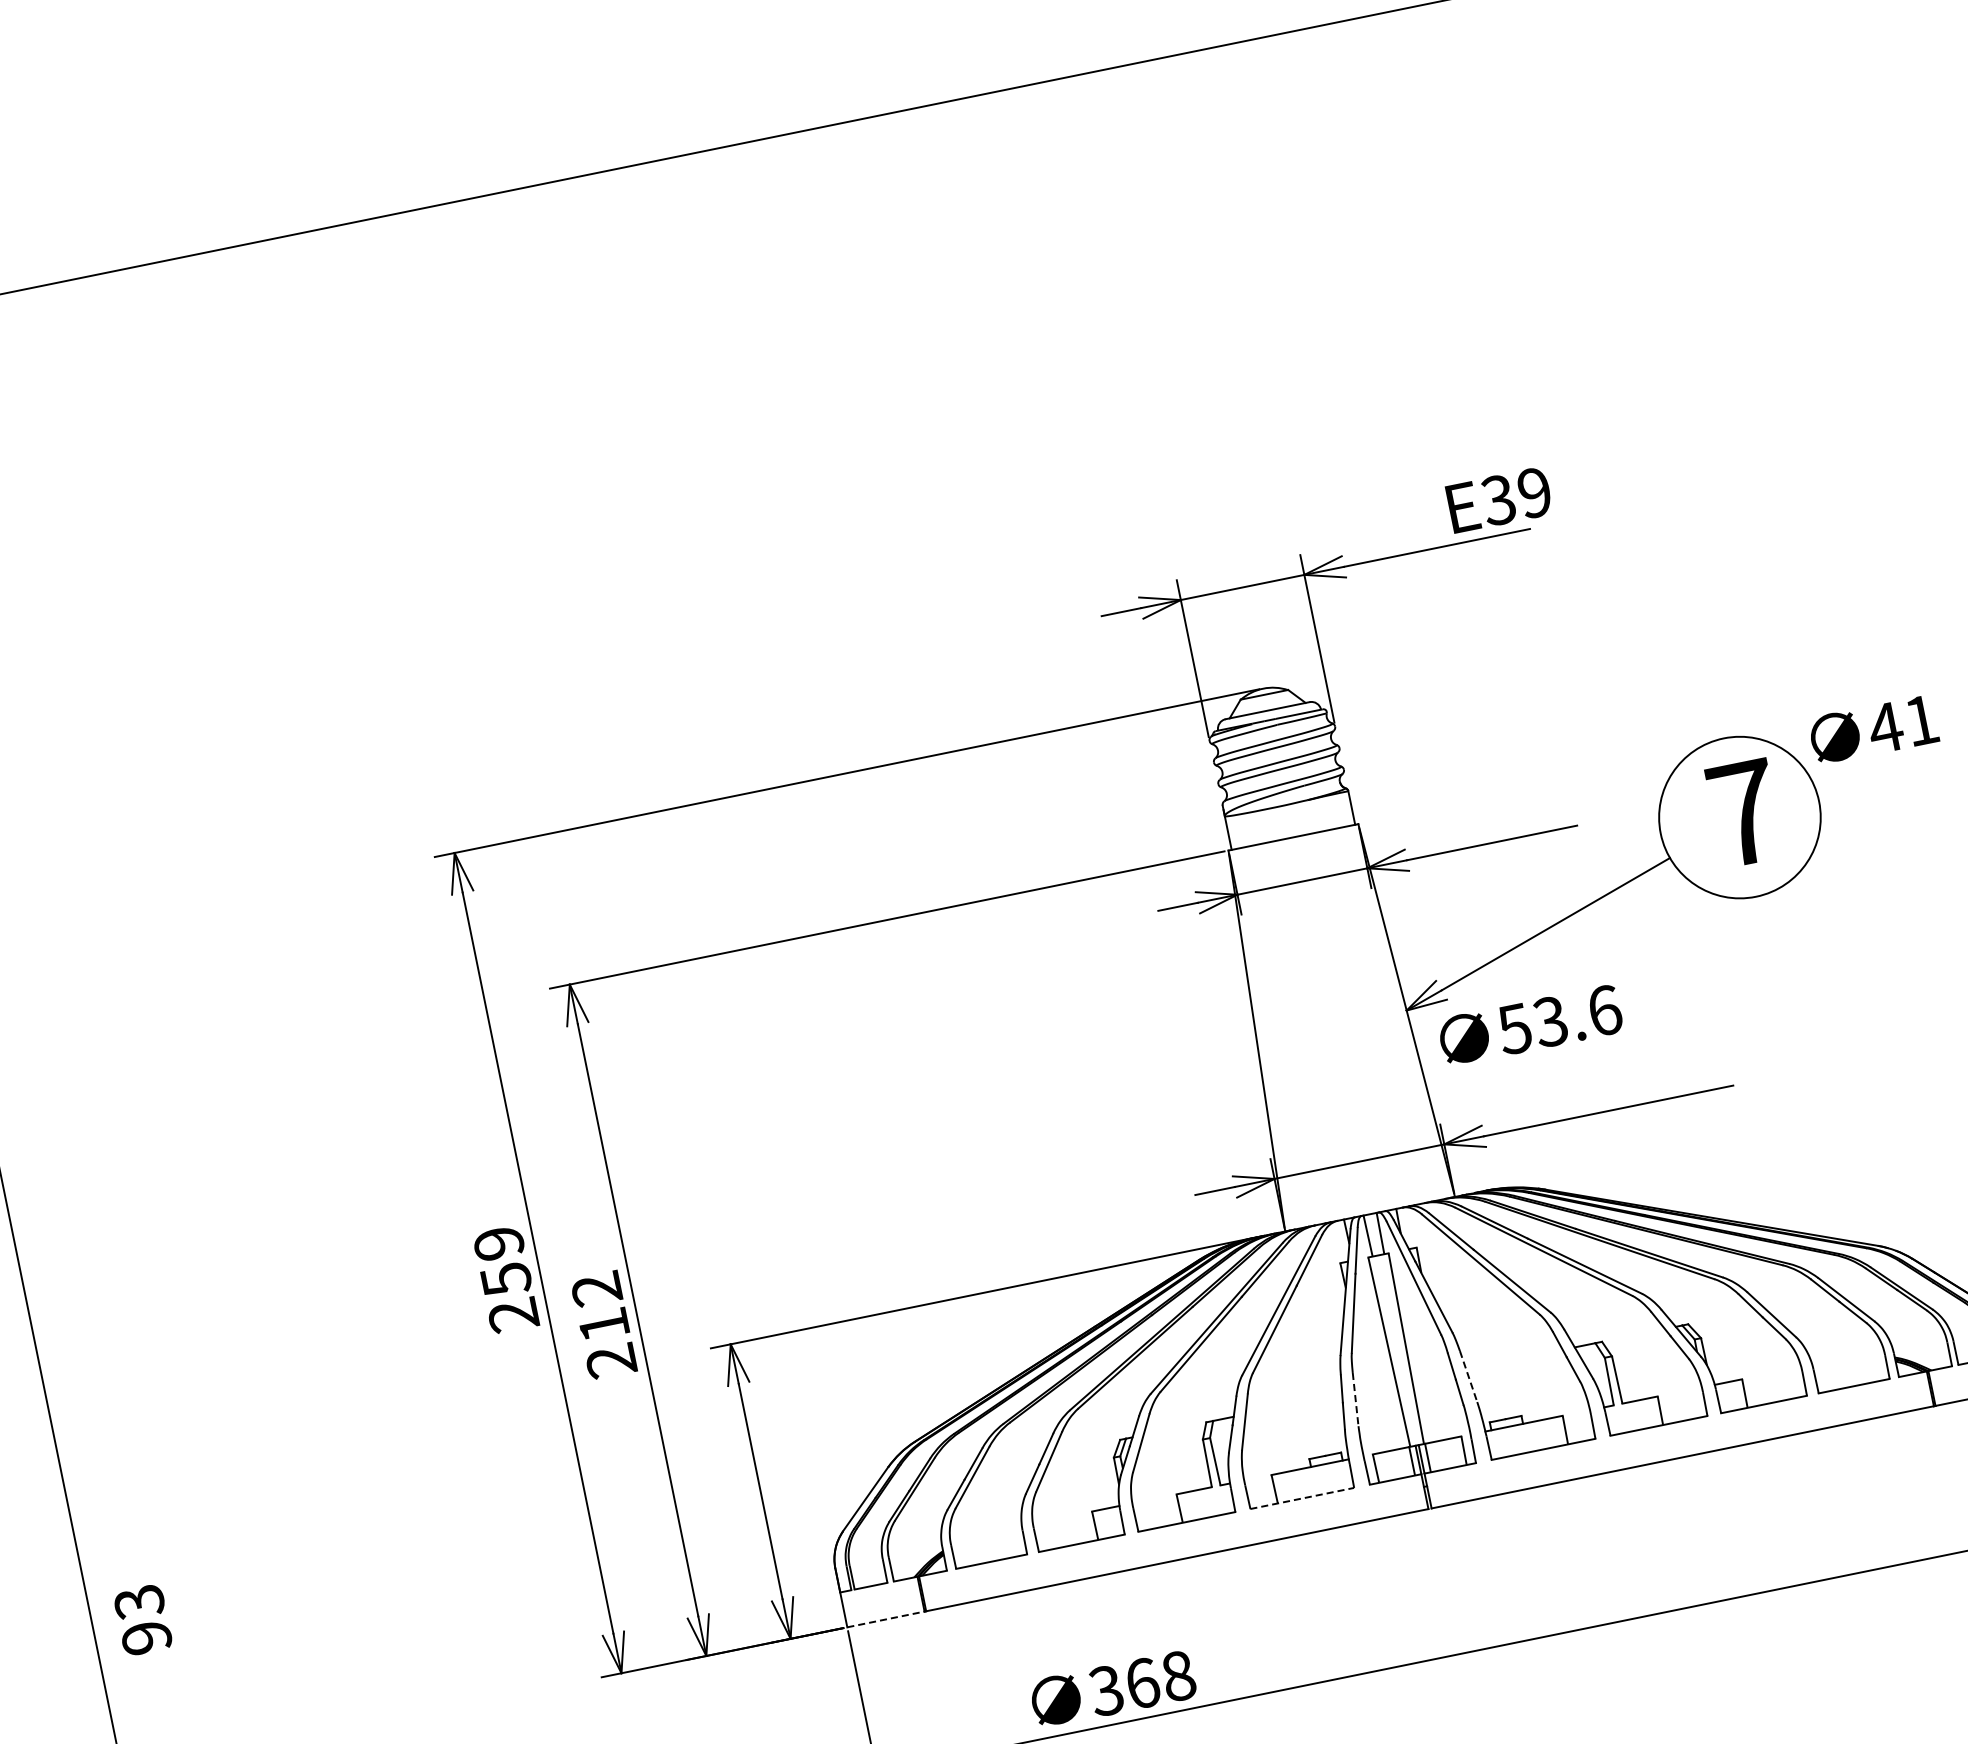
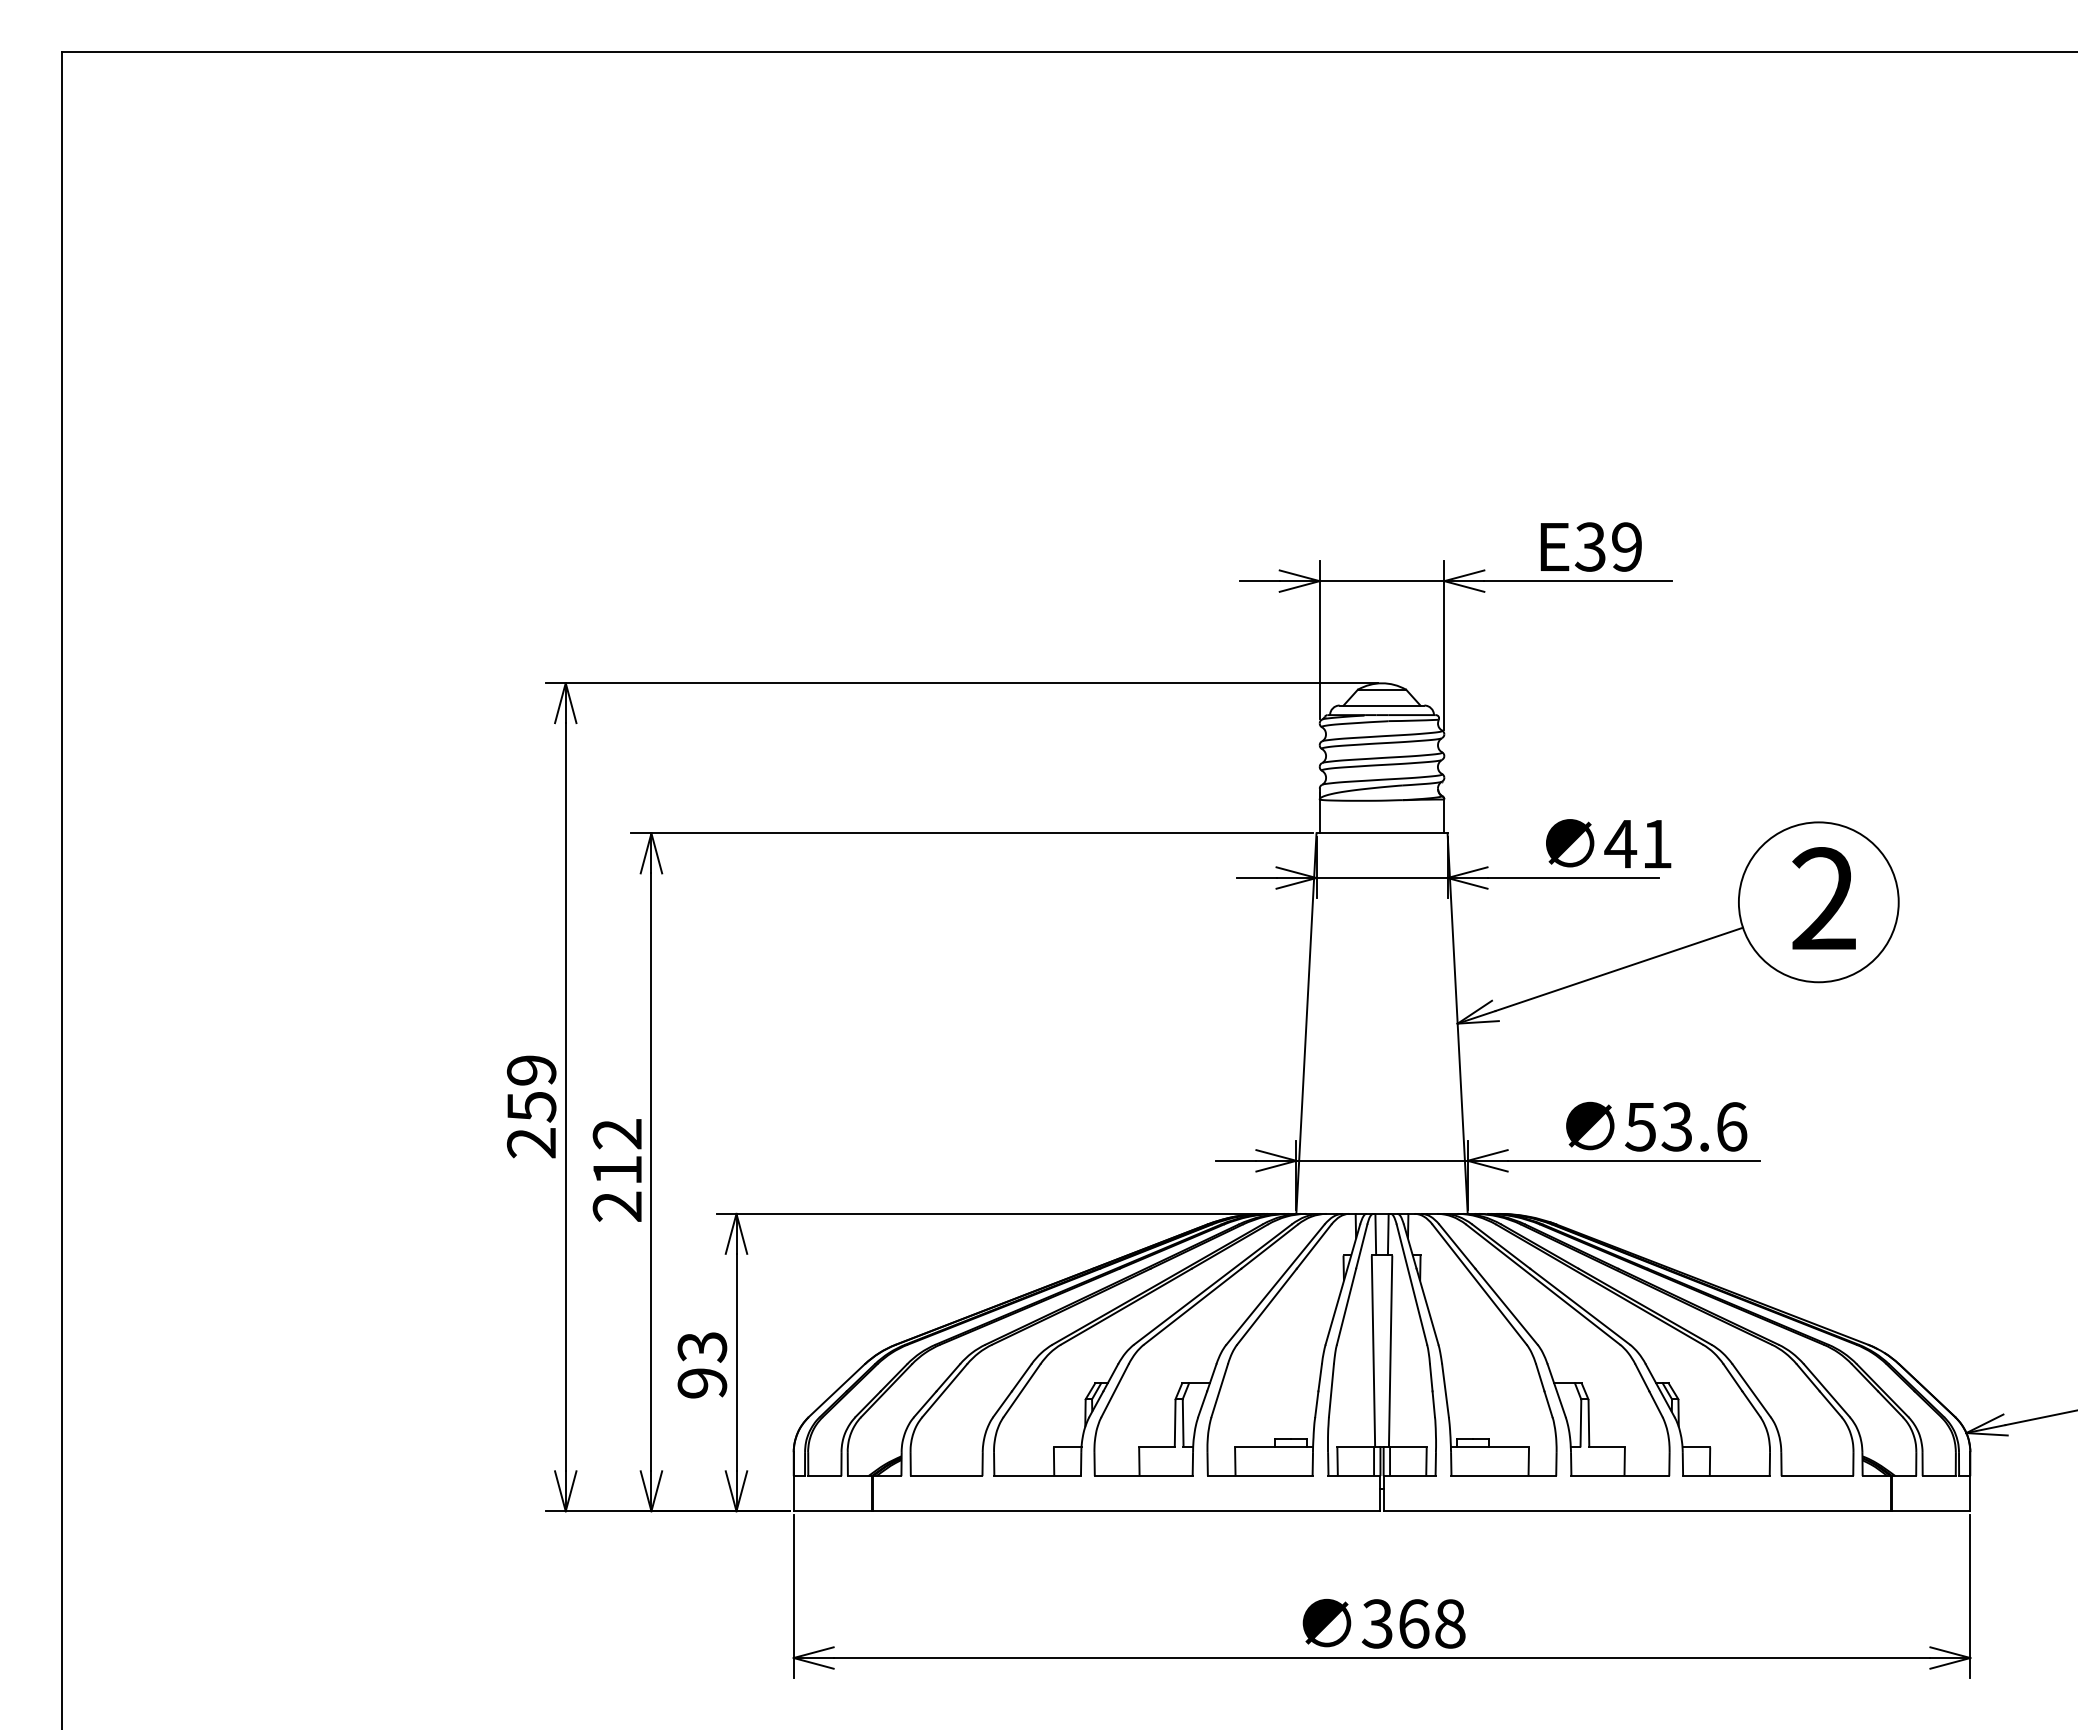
text: (1498, 499) -> (1590, 546), moved
text: (1873, 729) -> (1608, 843), moved
text: (1744, 812) -> (1824, 898), 7 -> 2
text: (1530, 1025) -> (1656, 1126), moved
line: (1468, 1376) -> (1445, 1390), dashed -> solid
line: (1355, 1400) -> (1331, 1391), dashed -> solid
line: (1302, 1498) -> (1260, 1476), dashed -> solid
line: (886, 1619) -> (833, 1511), dashed -> solid
text: (143, 1620) -> (702, 1365), moved
text: (1112, 1689) -> (1383, 1623), moved

